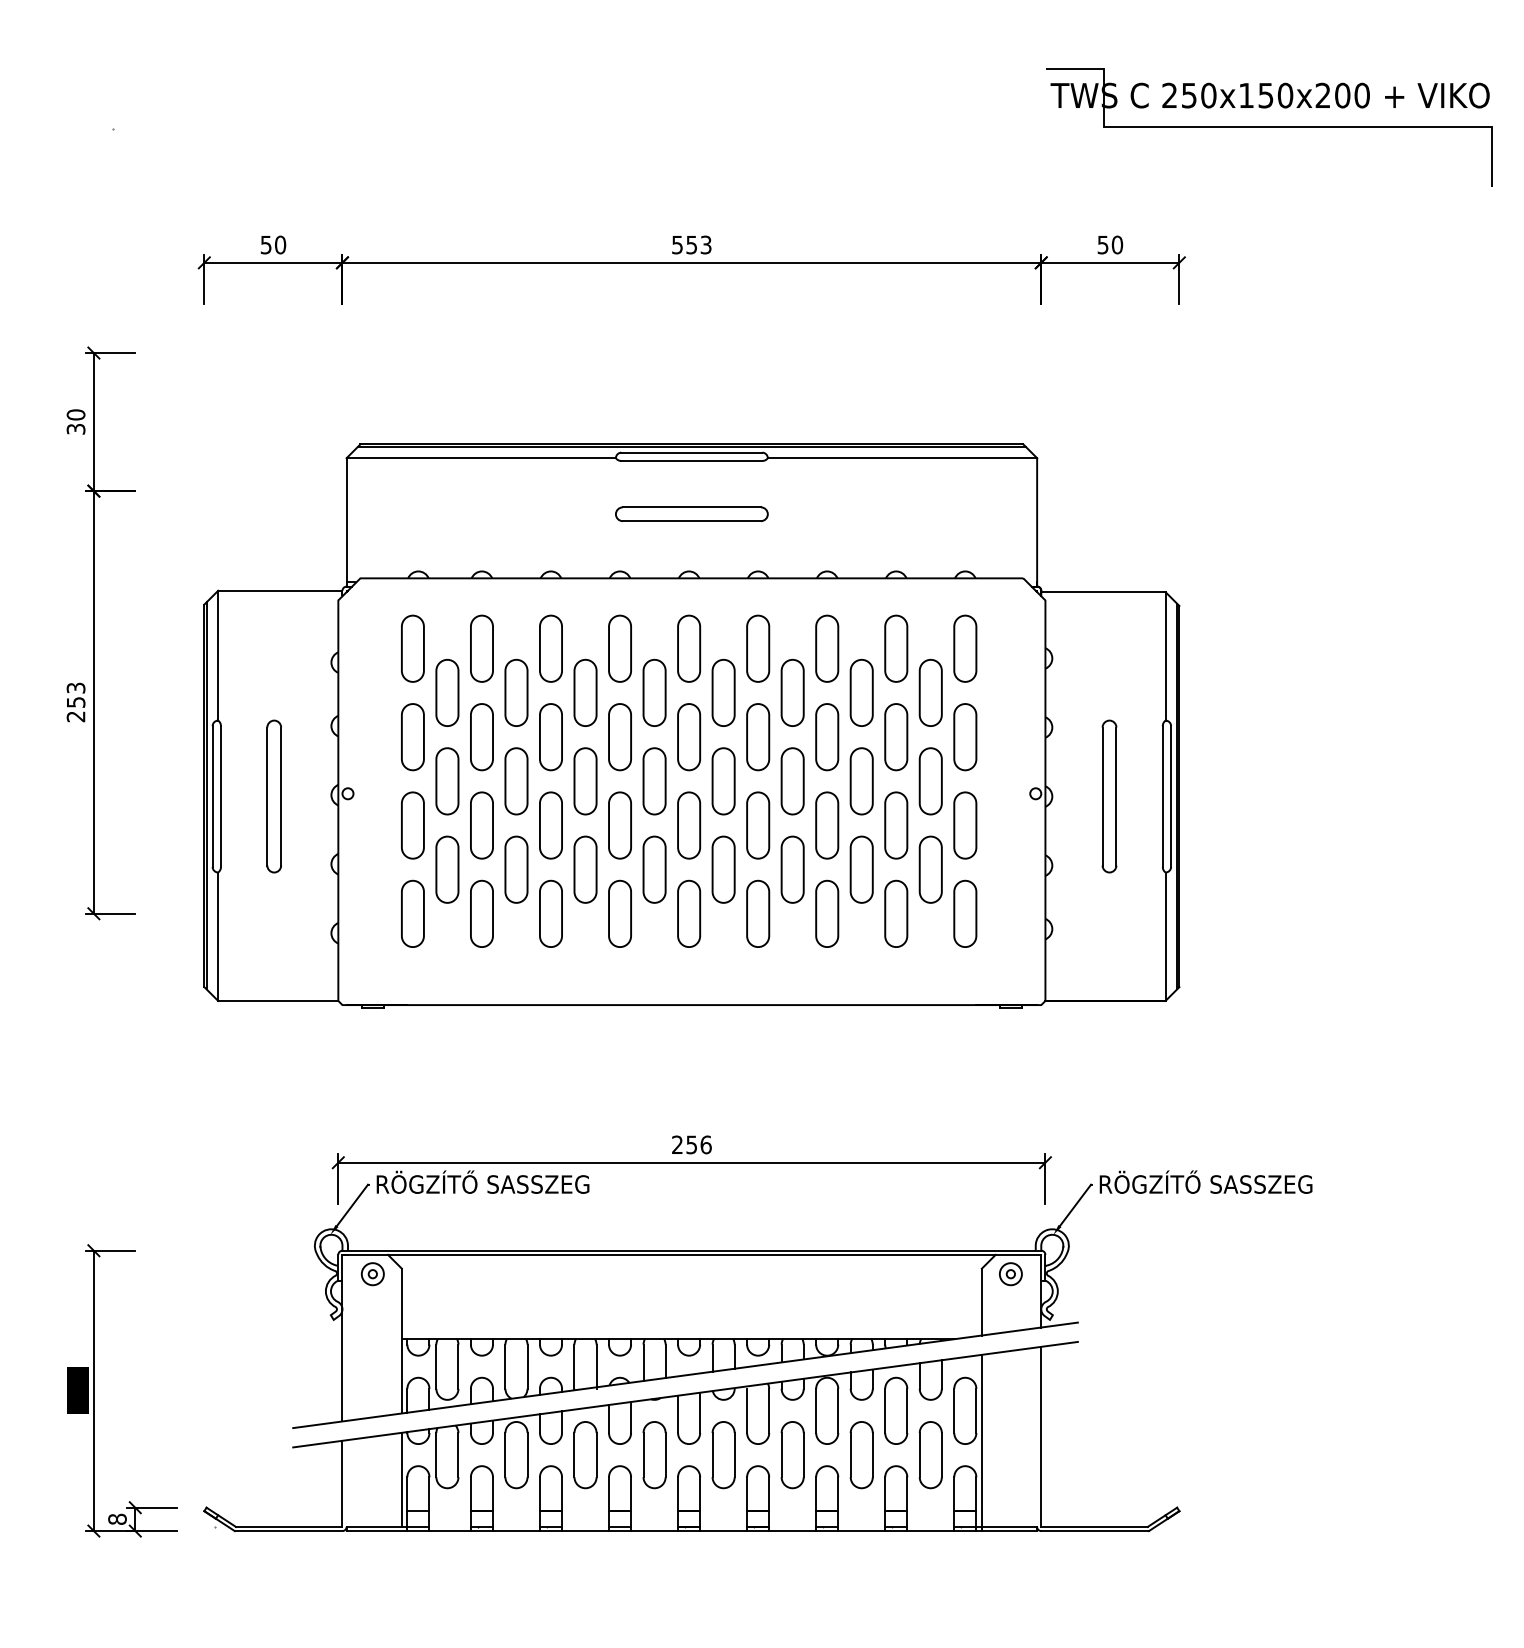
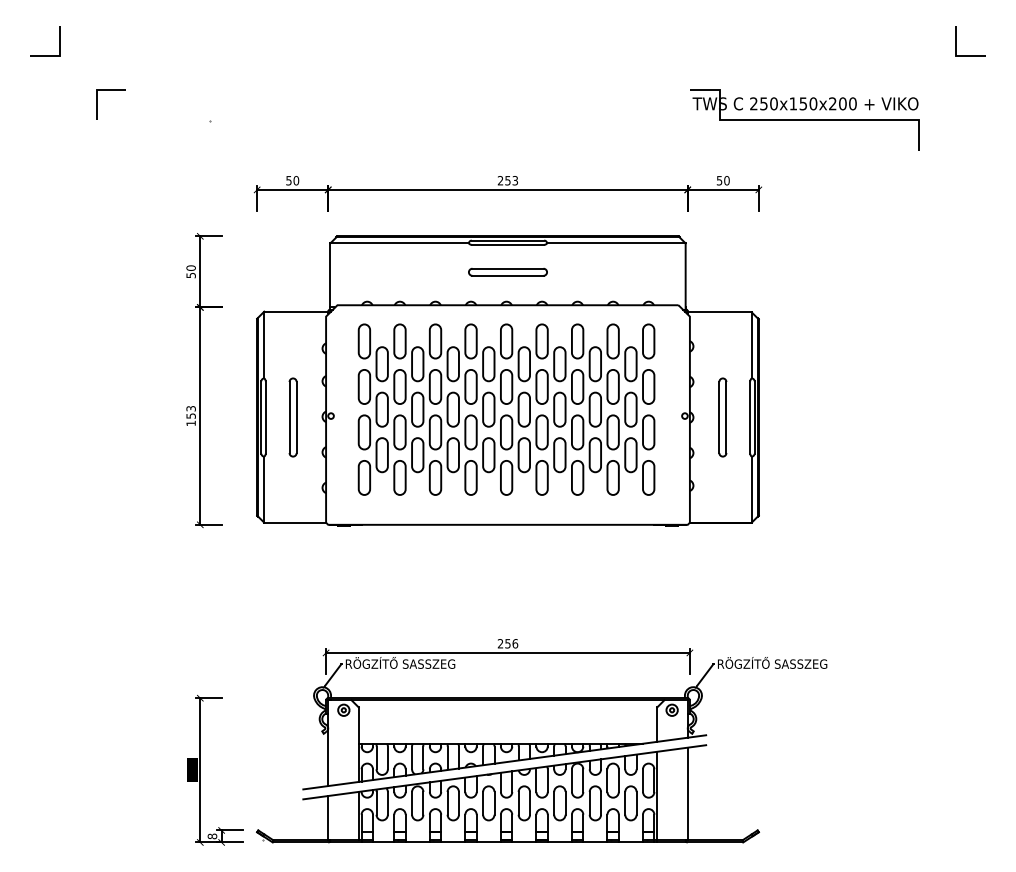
text: (677, 244) -> (500, 180), 553 -> 253
text: (74, 427) -> (190, 274), 30 -> 50
text: (74, 716) -> (190, 423), 253 -> 153
part: (690, 724) -> (507, 380), moved

